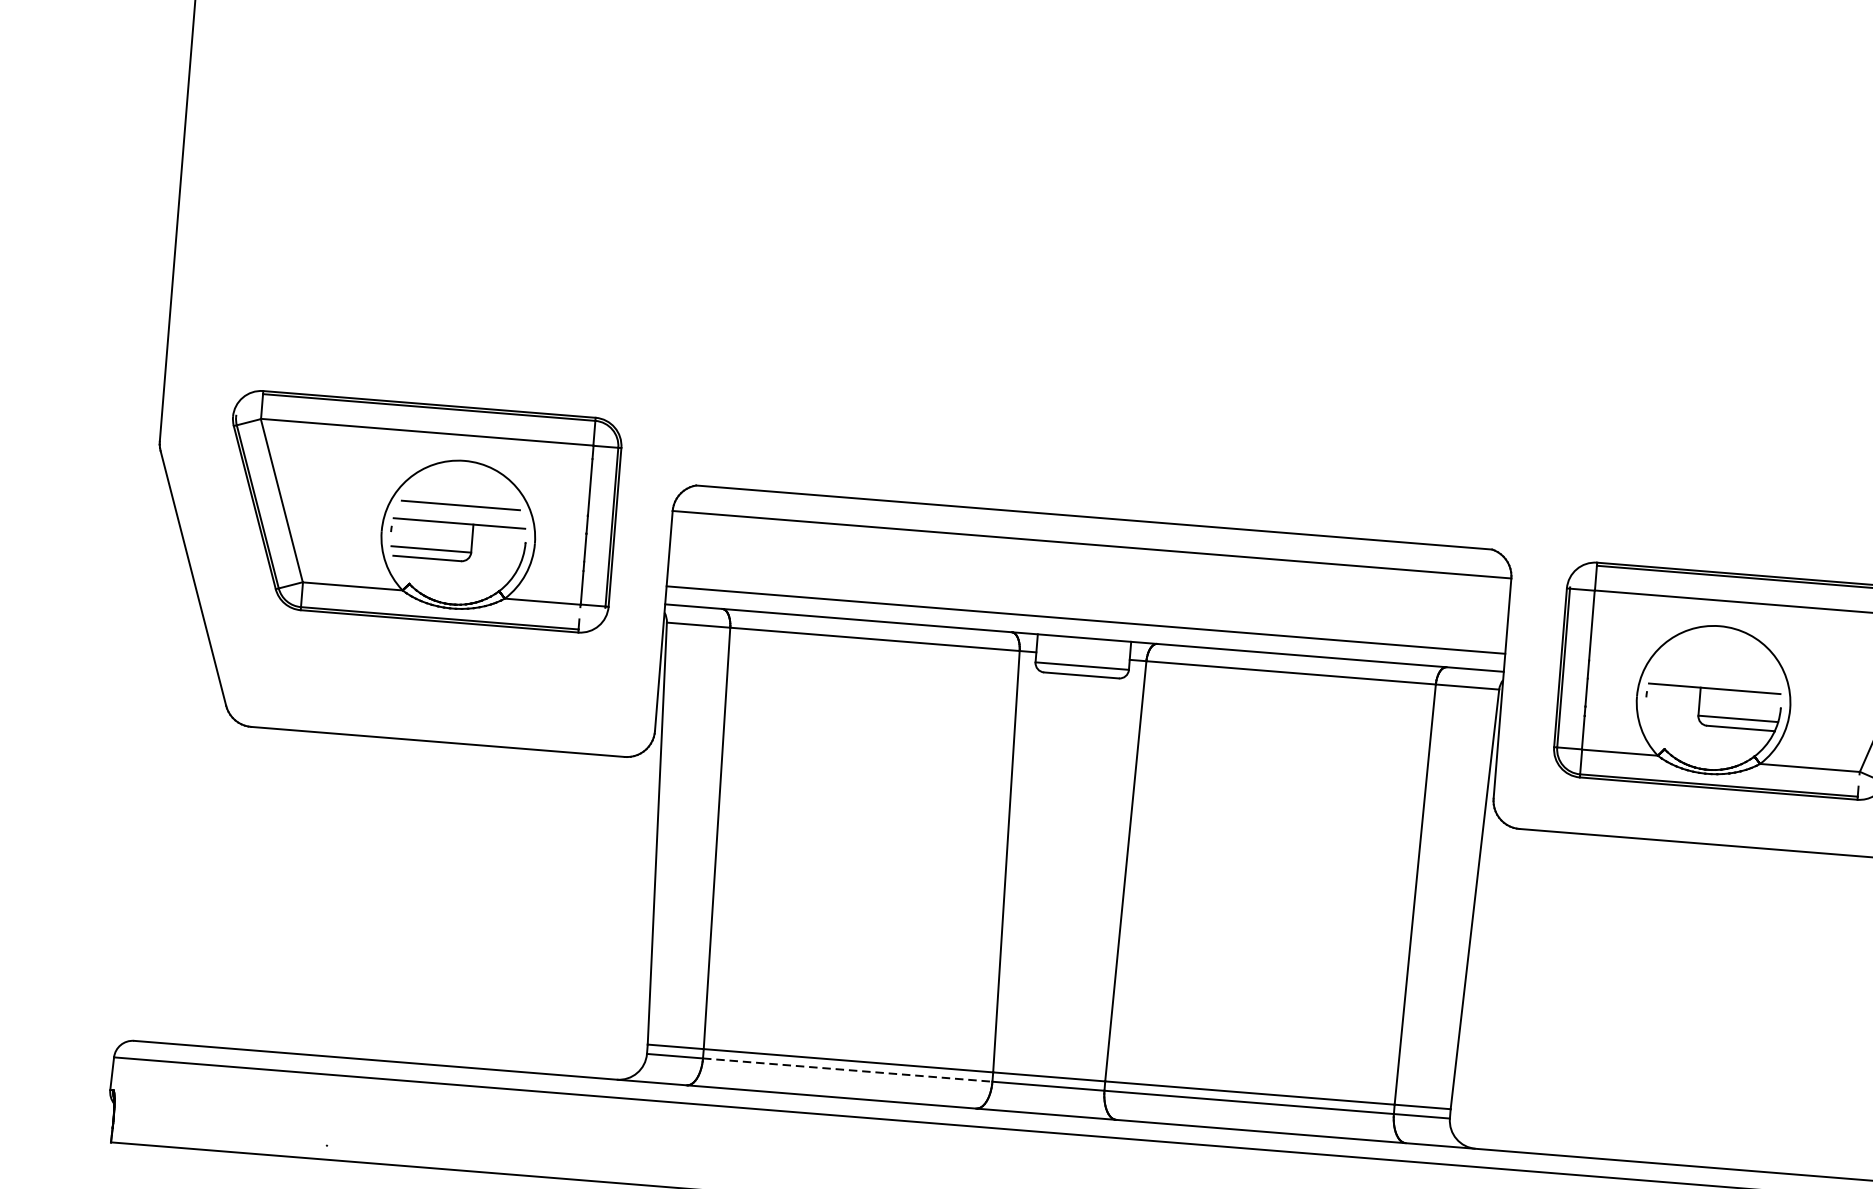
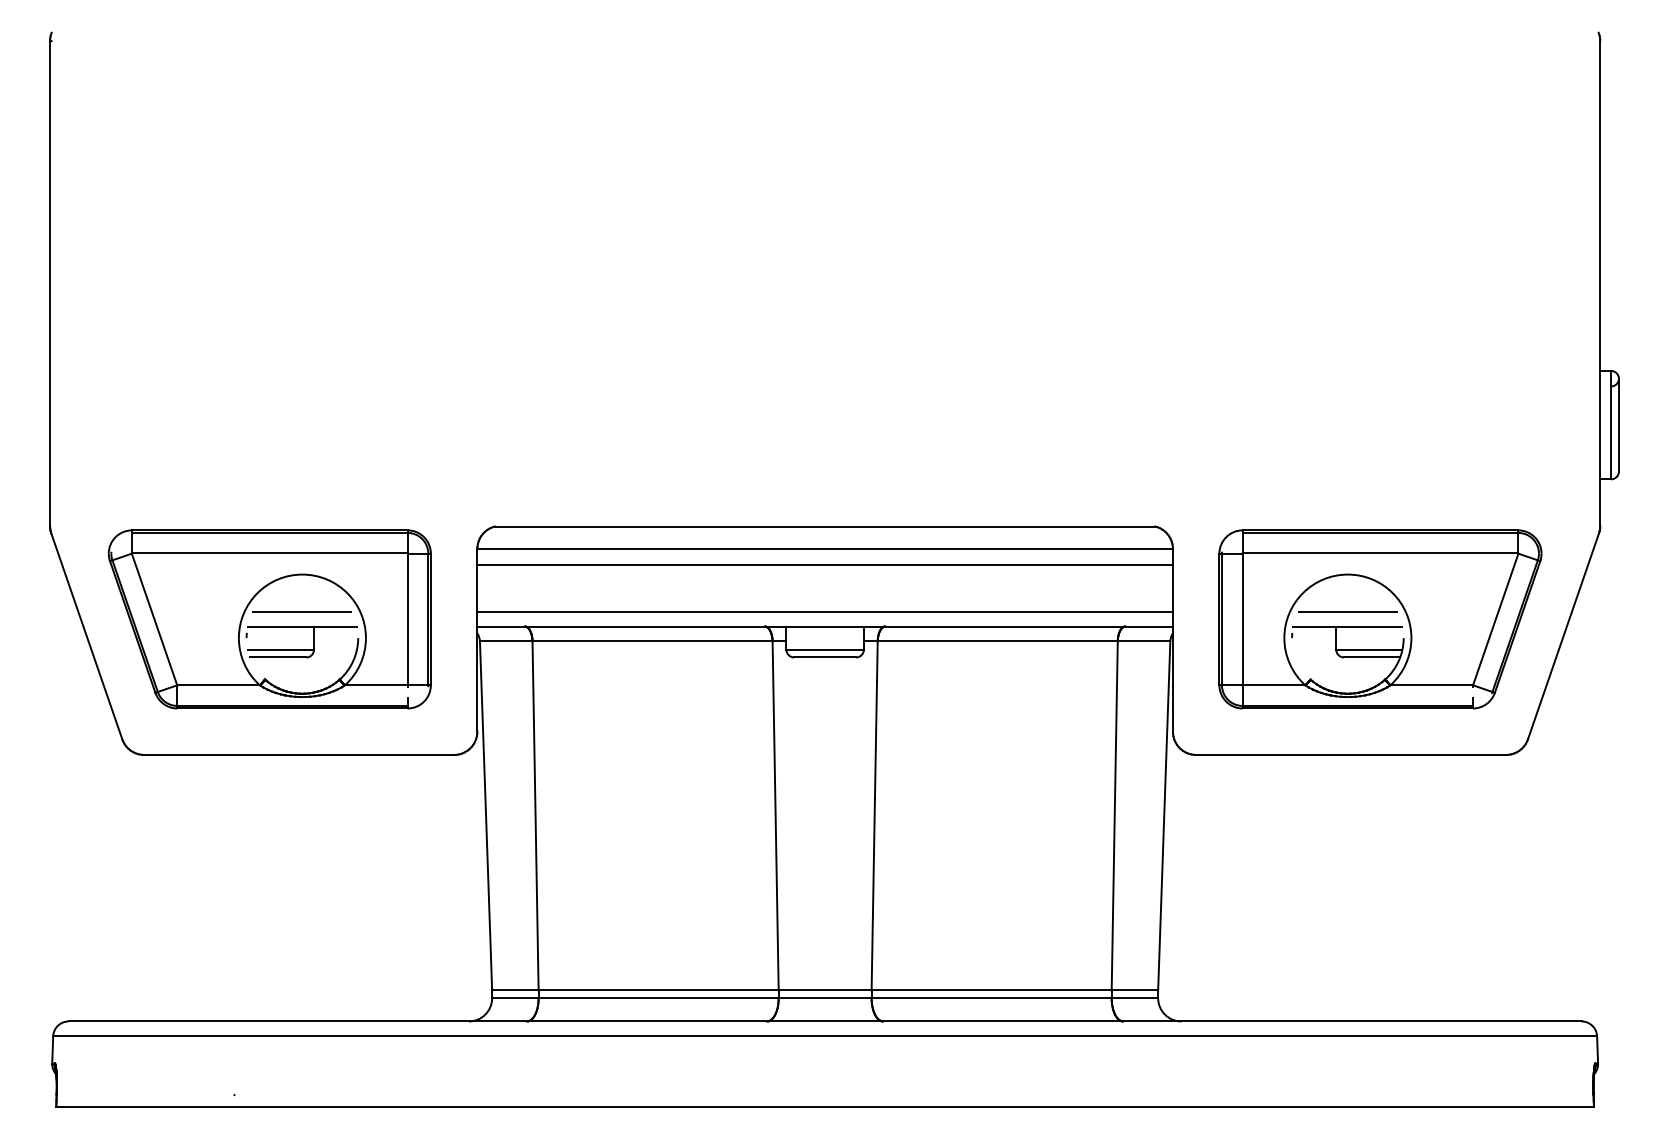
part: (420, 511) -> (269, 619), moved
line: (1089, 563) -> (824, 564), added
line: (1715, 670) -> (1347, 611), added
line: (848, 1070) -> (659, 998), dashed -> solid

